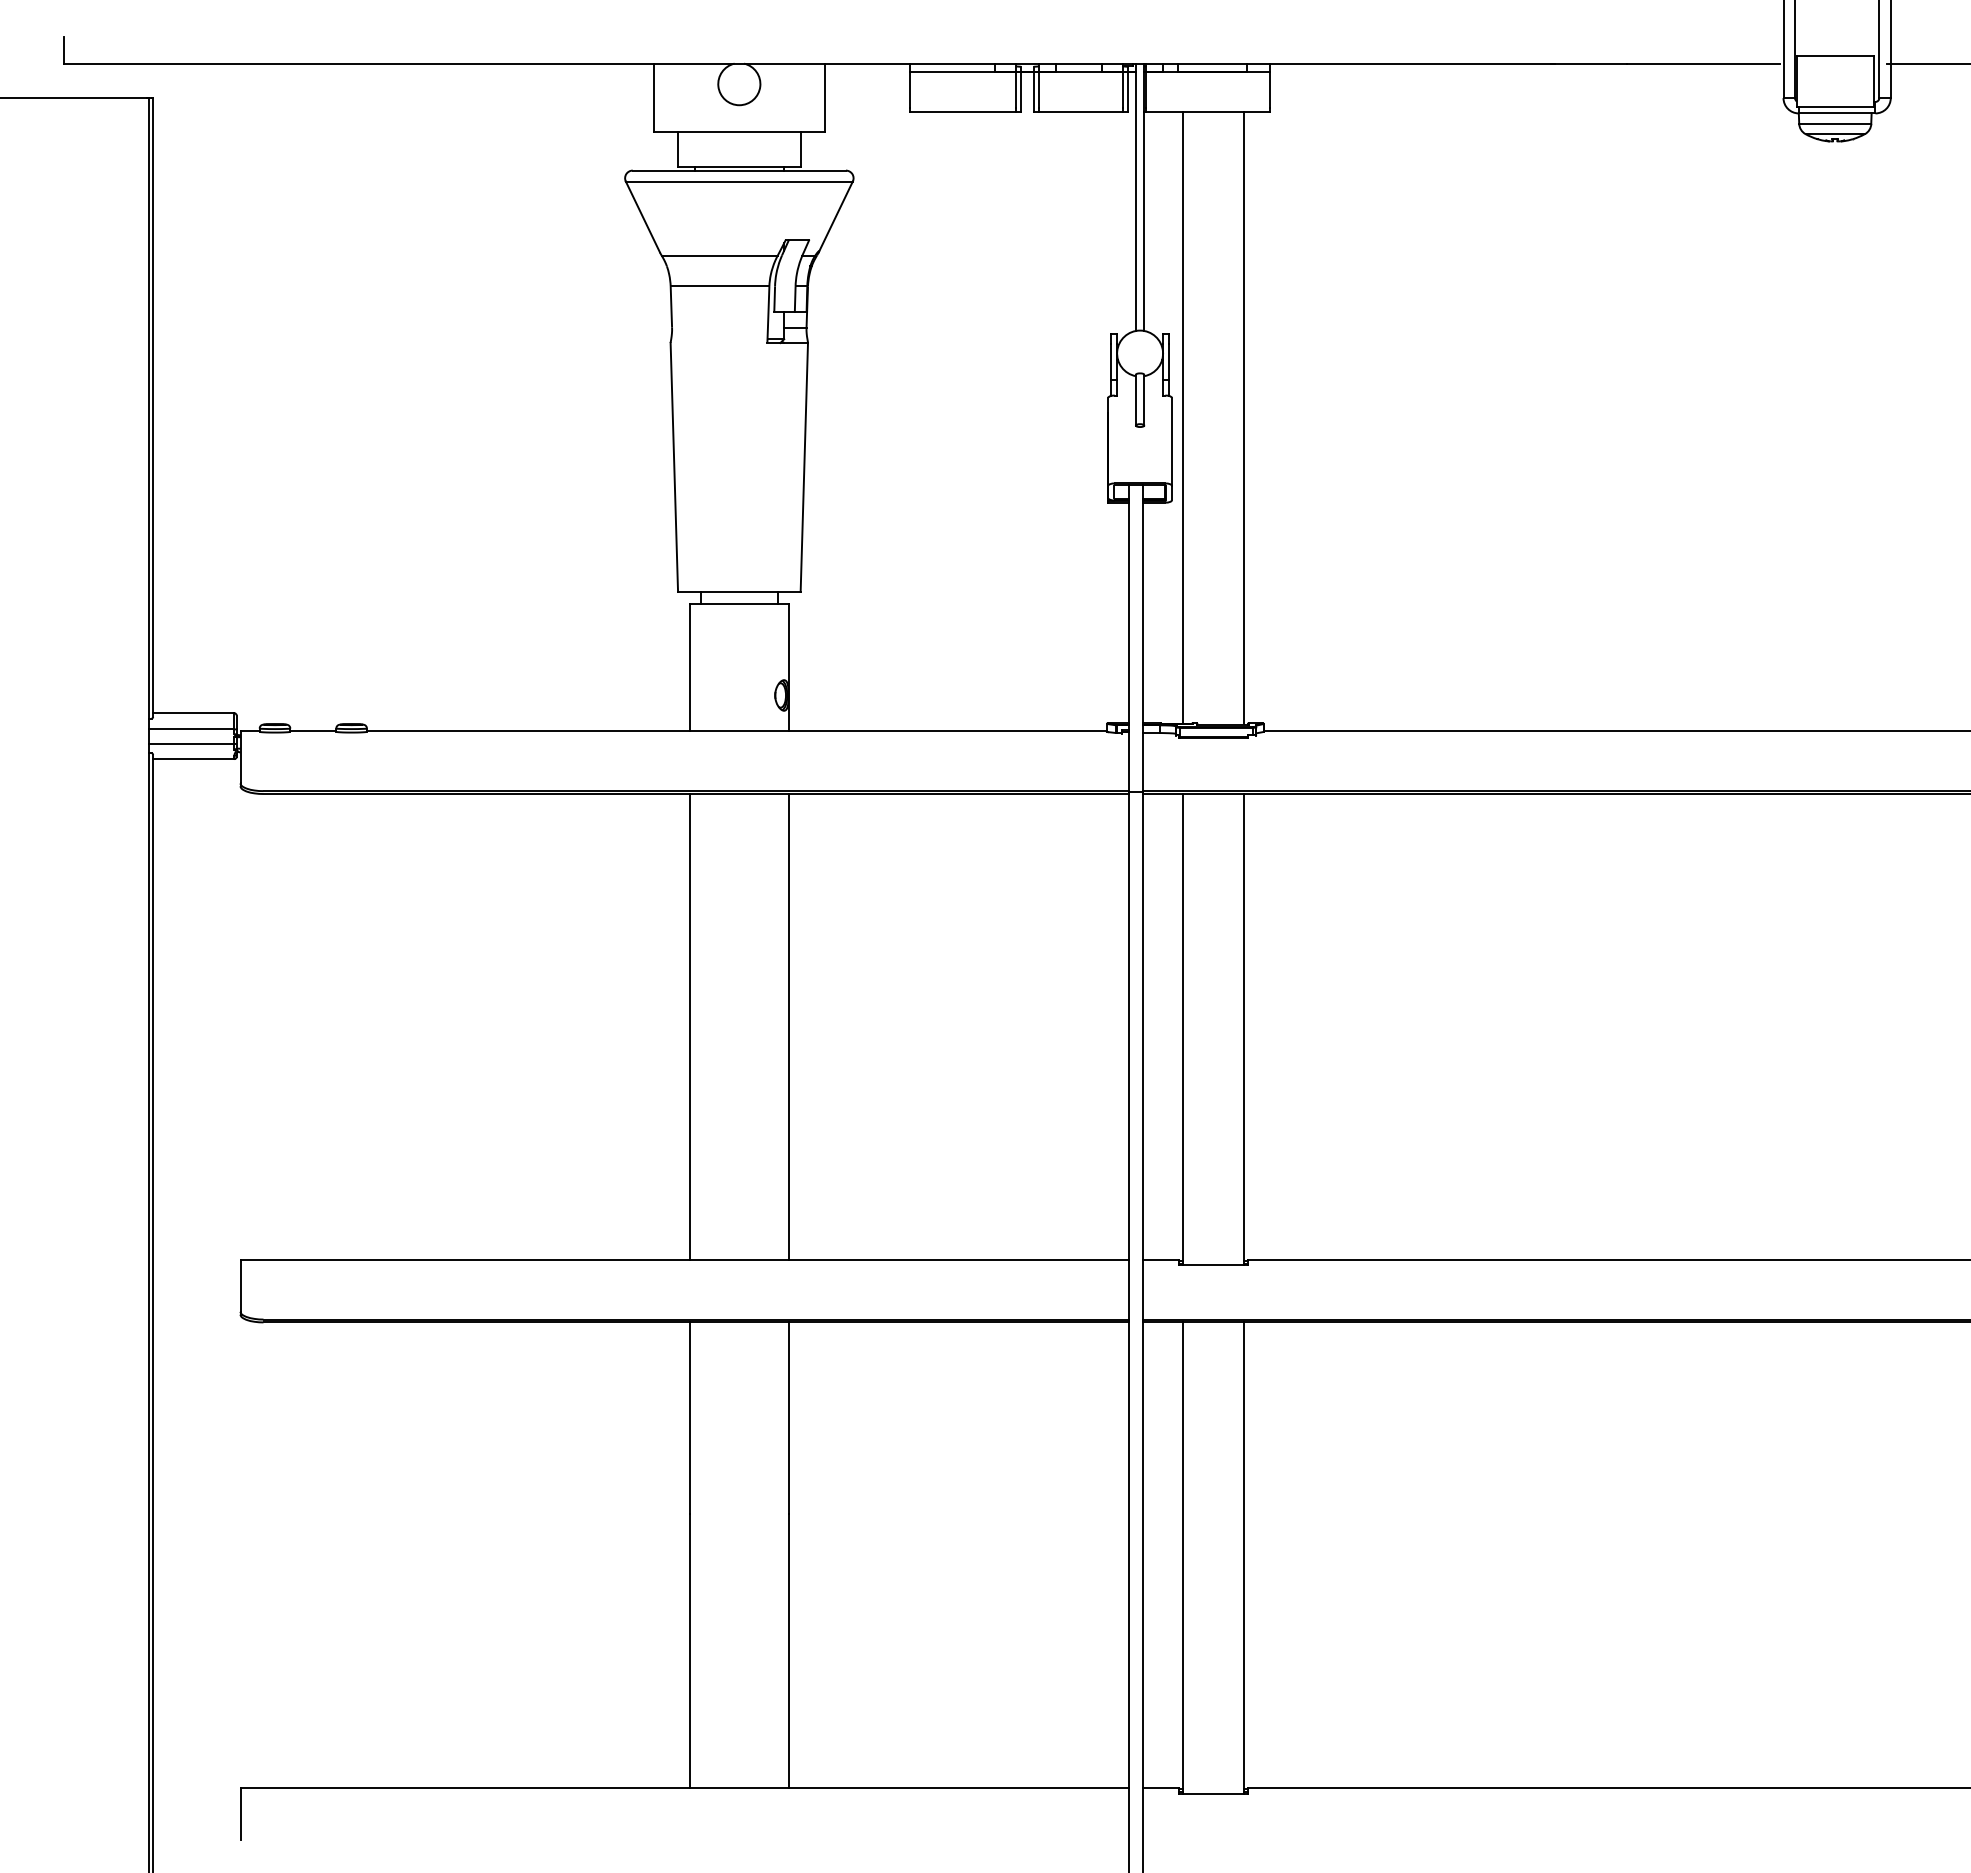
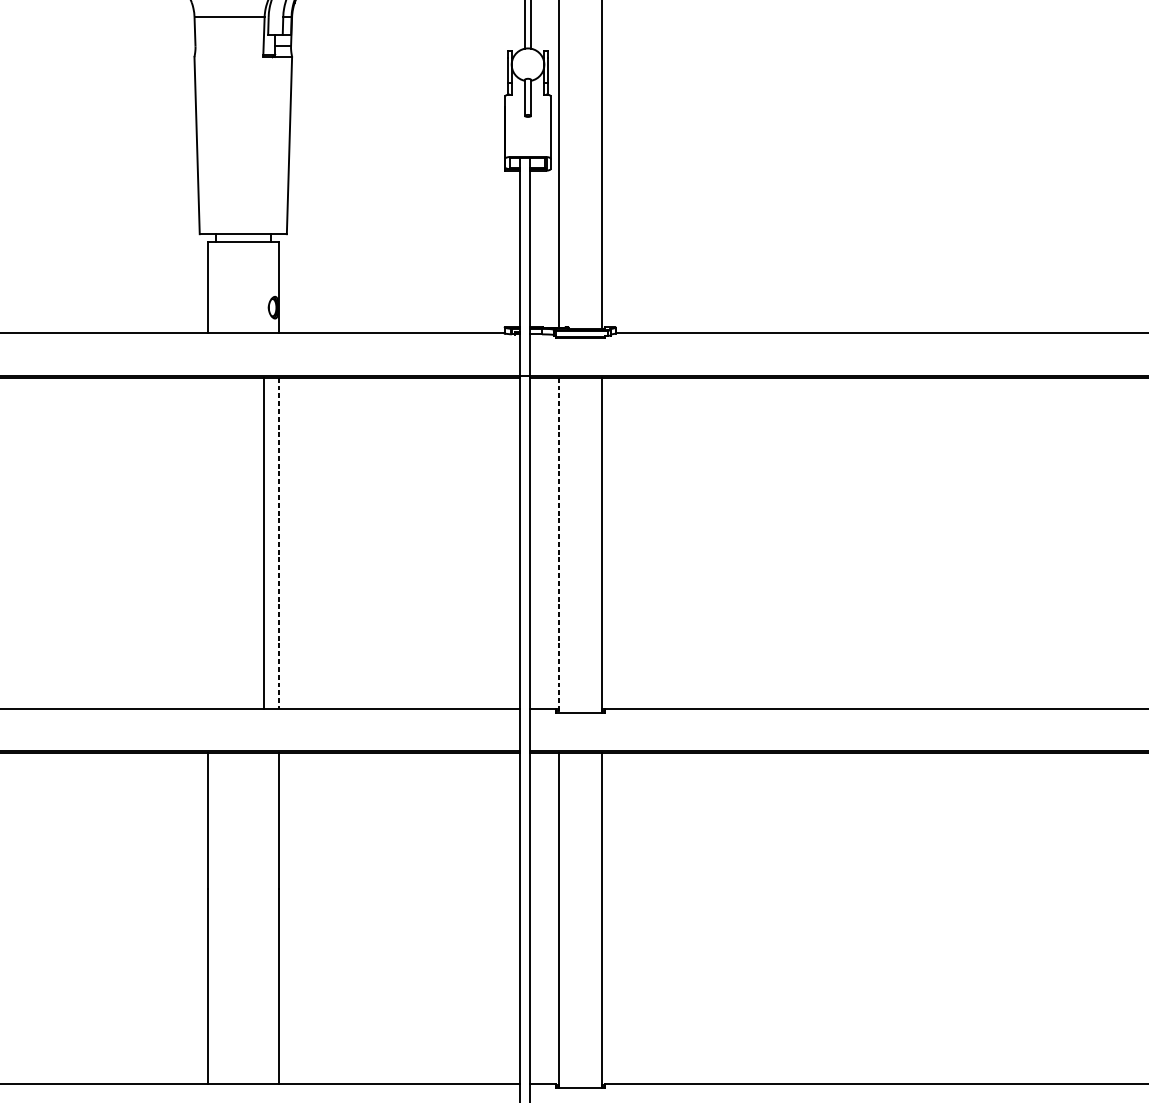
line: (689, 1026) -> (264, 542), moved
line: (789, 1026) -> (278, 542), solid -> dashed
line: (1183, 1029) -> (558, 545), solid -> dashed

